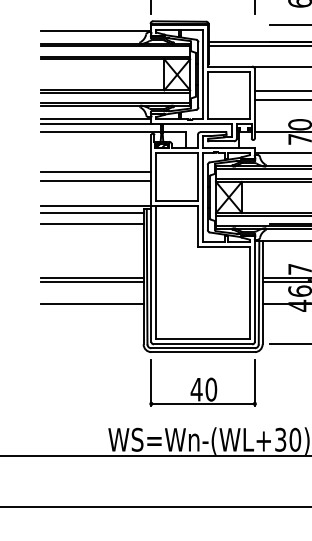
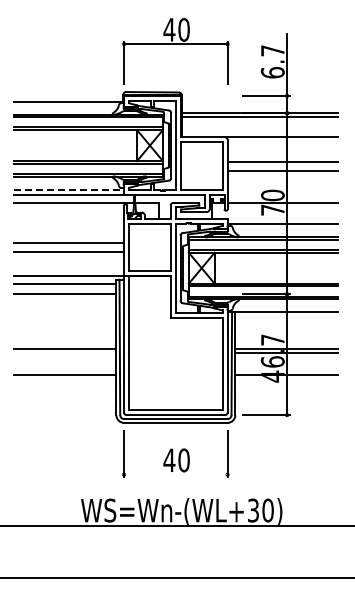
line: (96, 118) -> (69, 189), solid -> dashed
line: (92, 281) -> (65, 352), removed
line: (202, 403) -> (175, 474), removed

